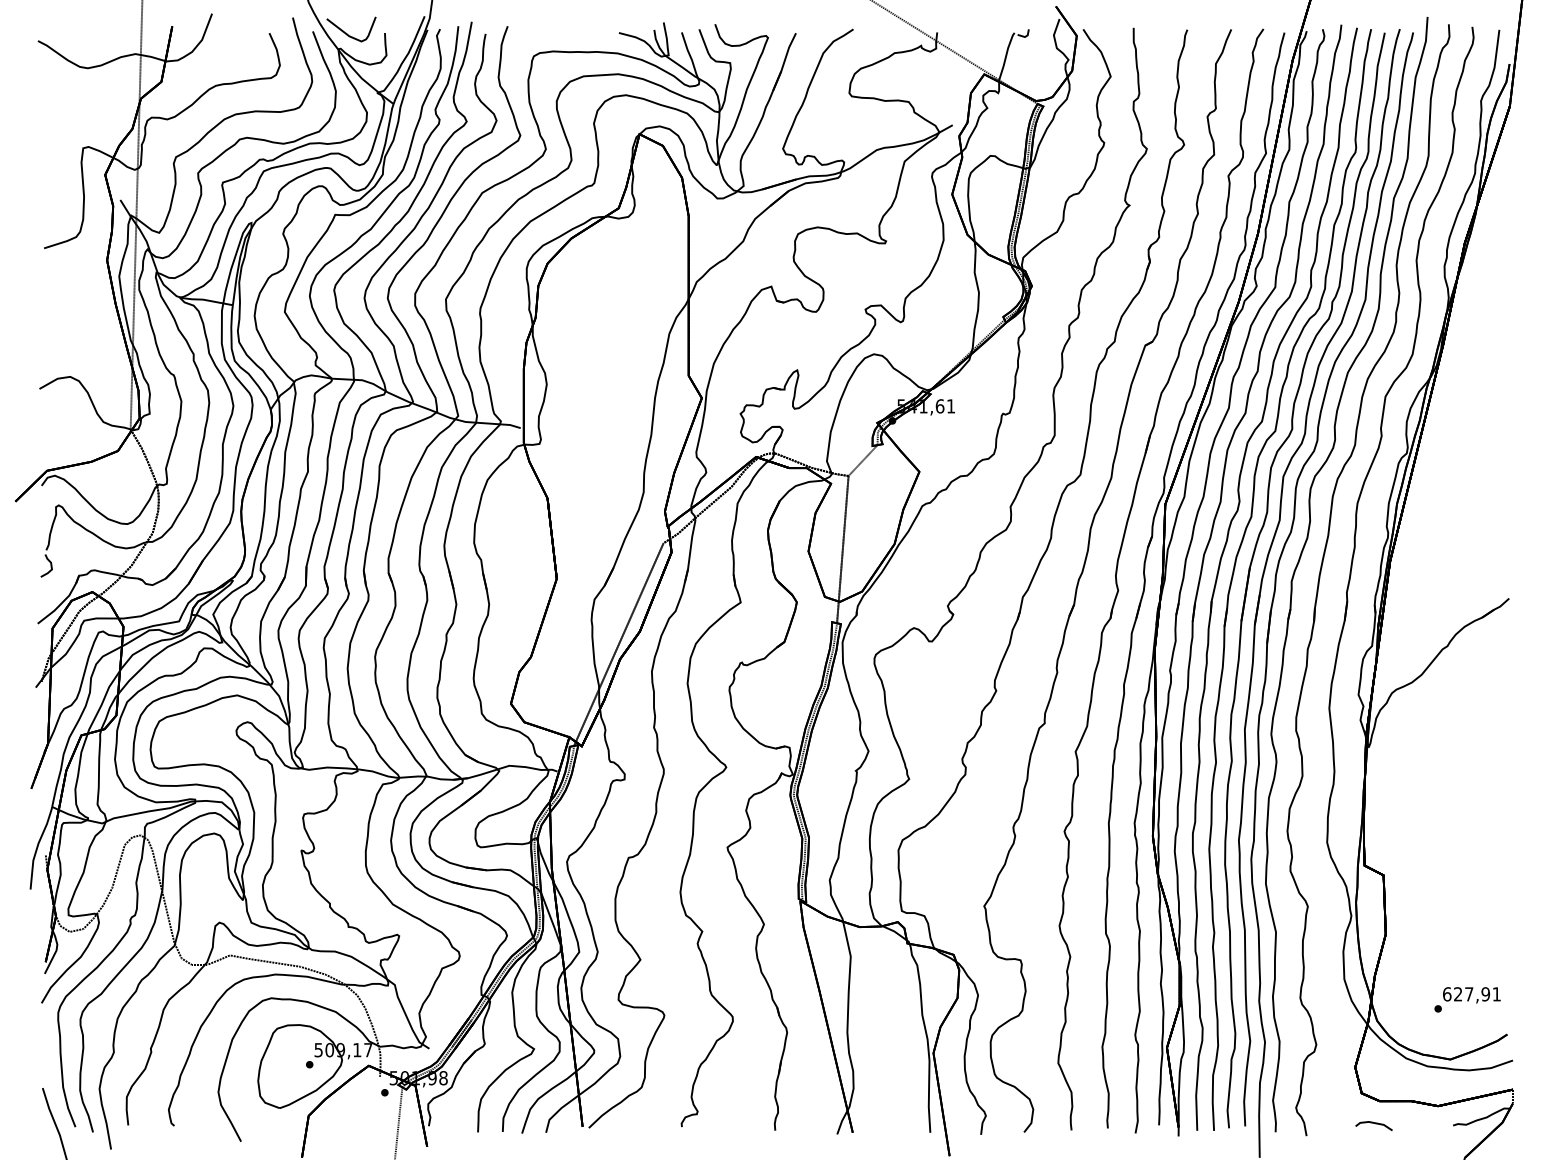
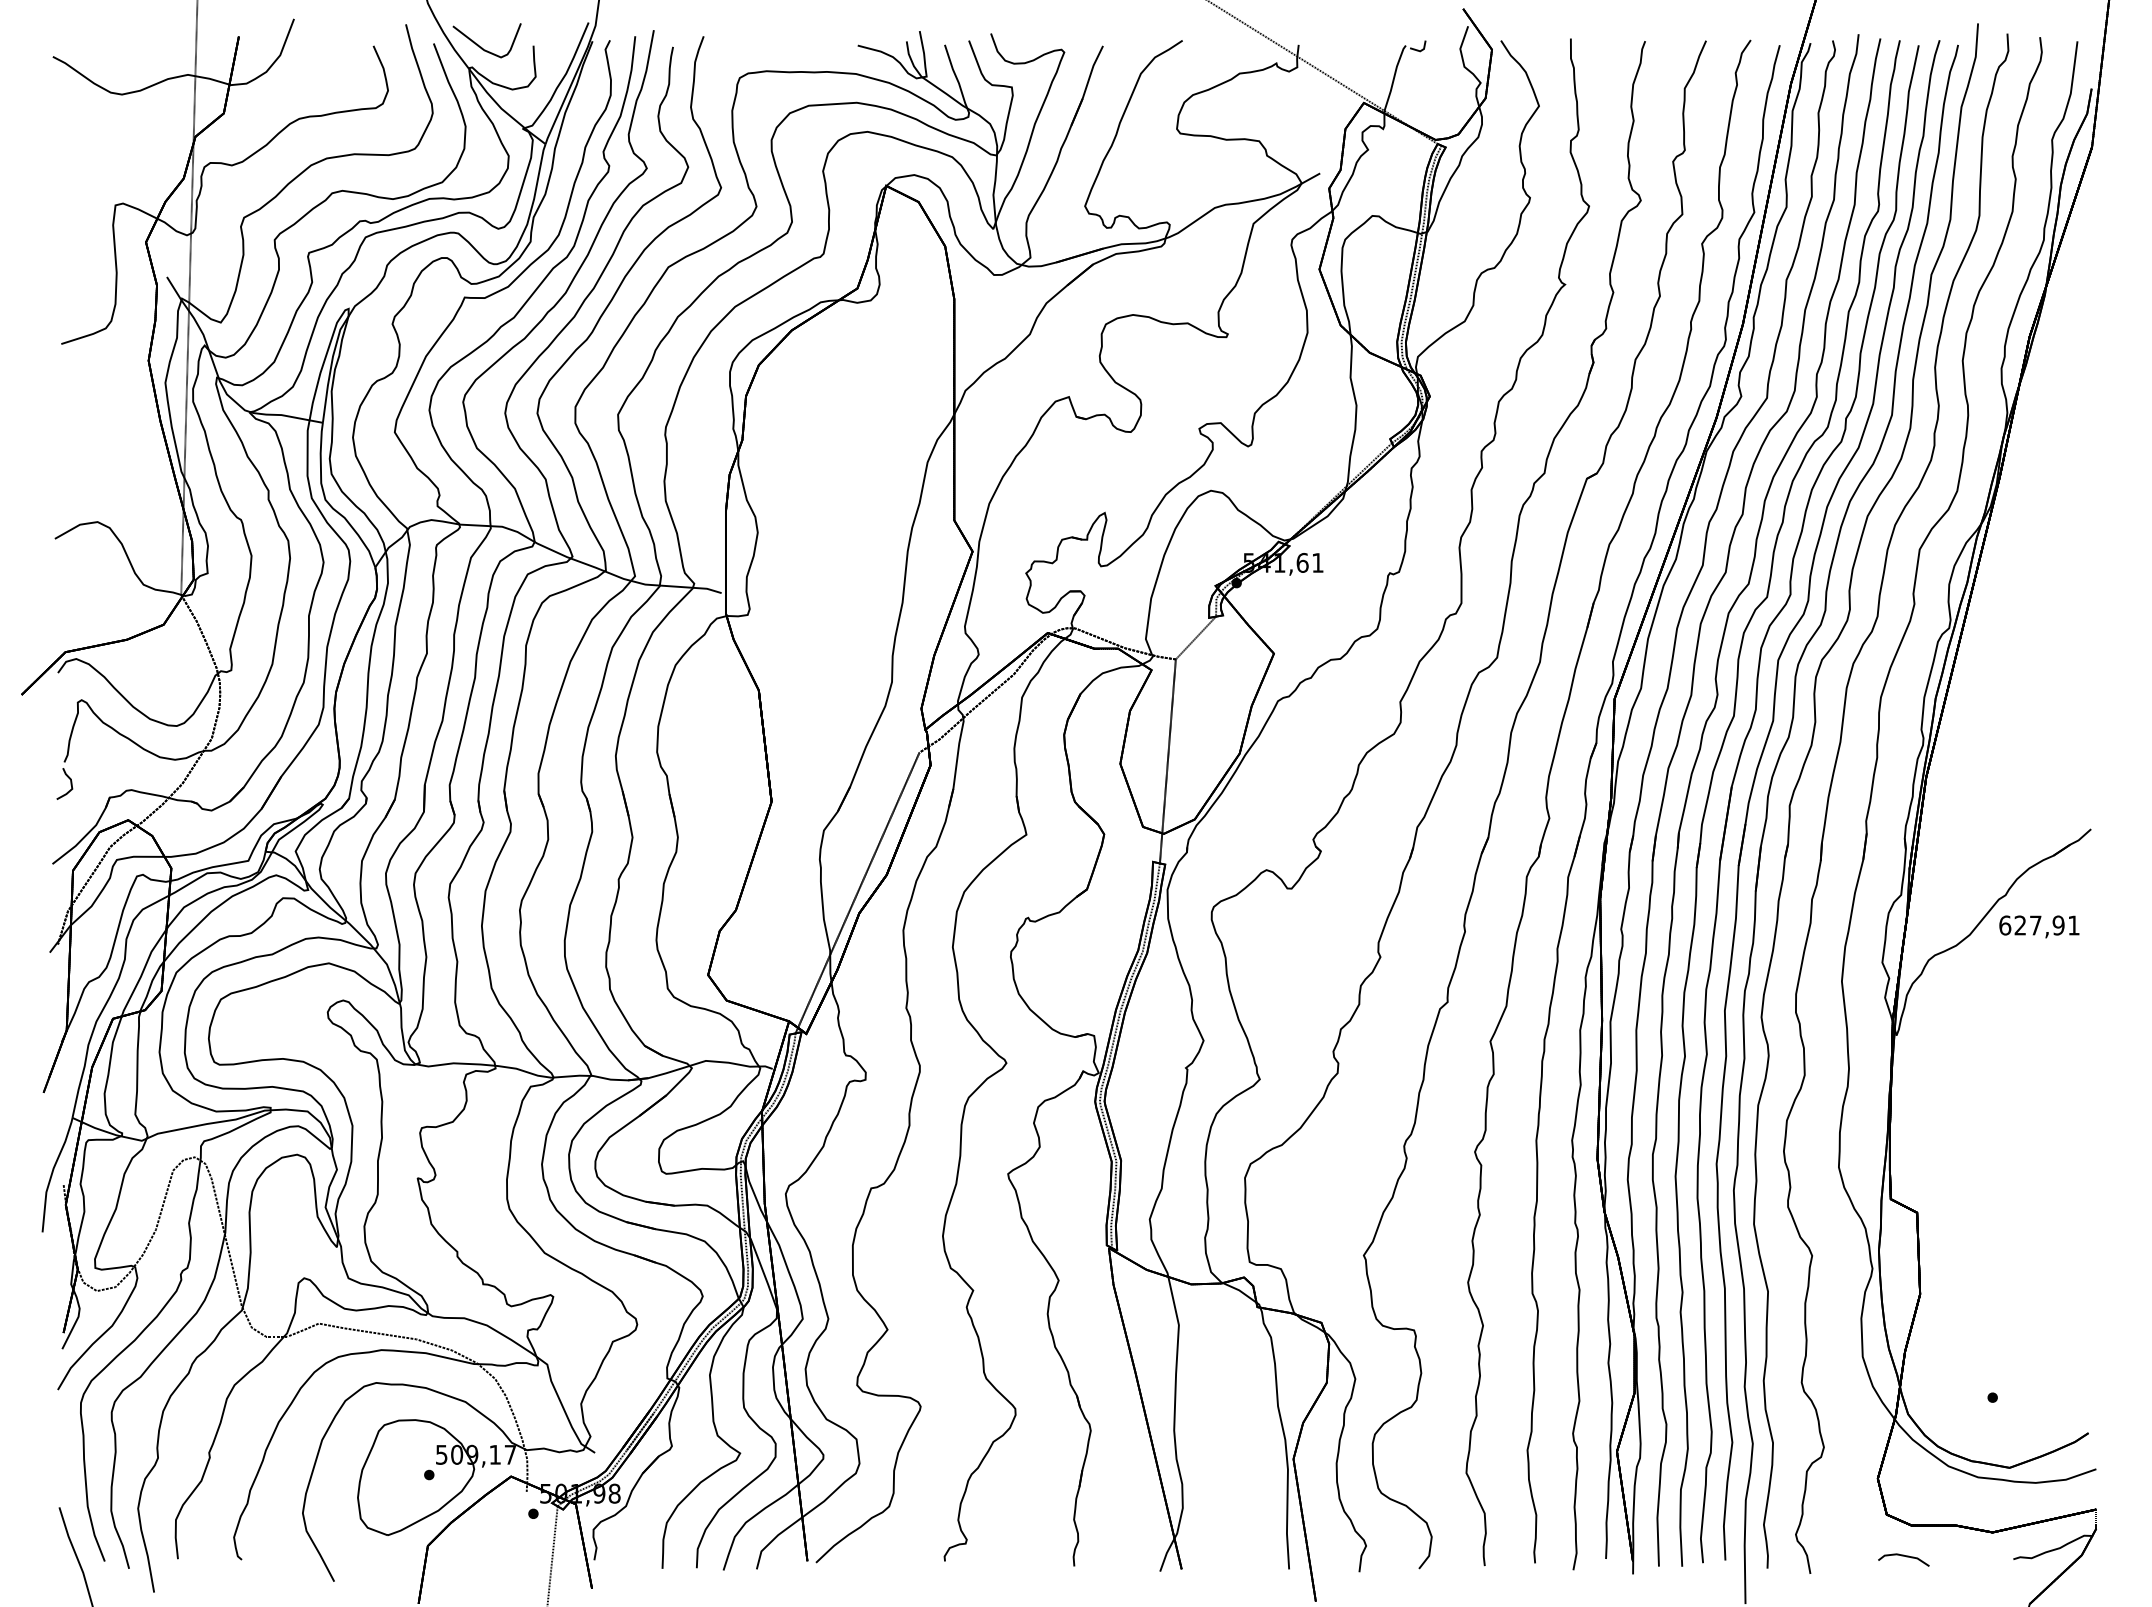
text: (1471, 995) -> (2039, 926), moved

